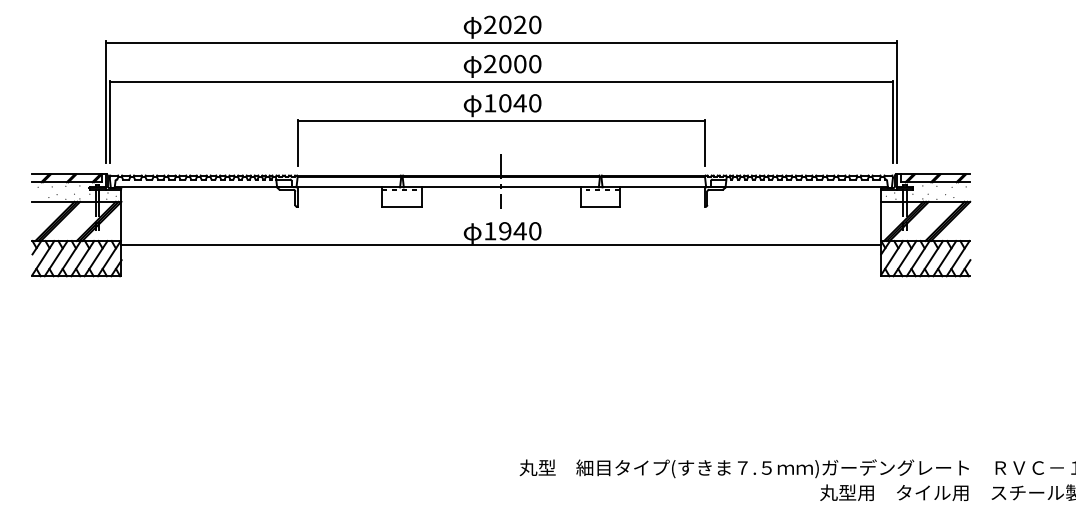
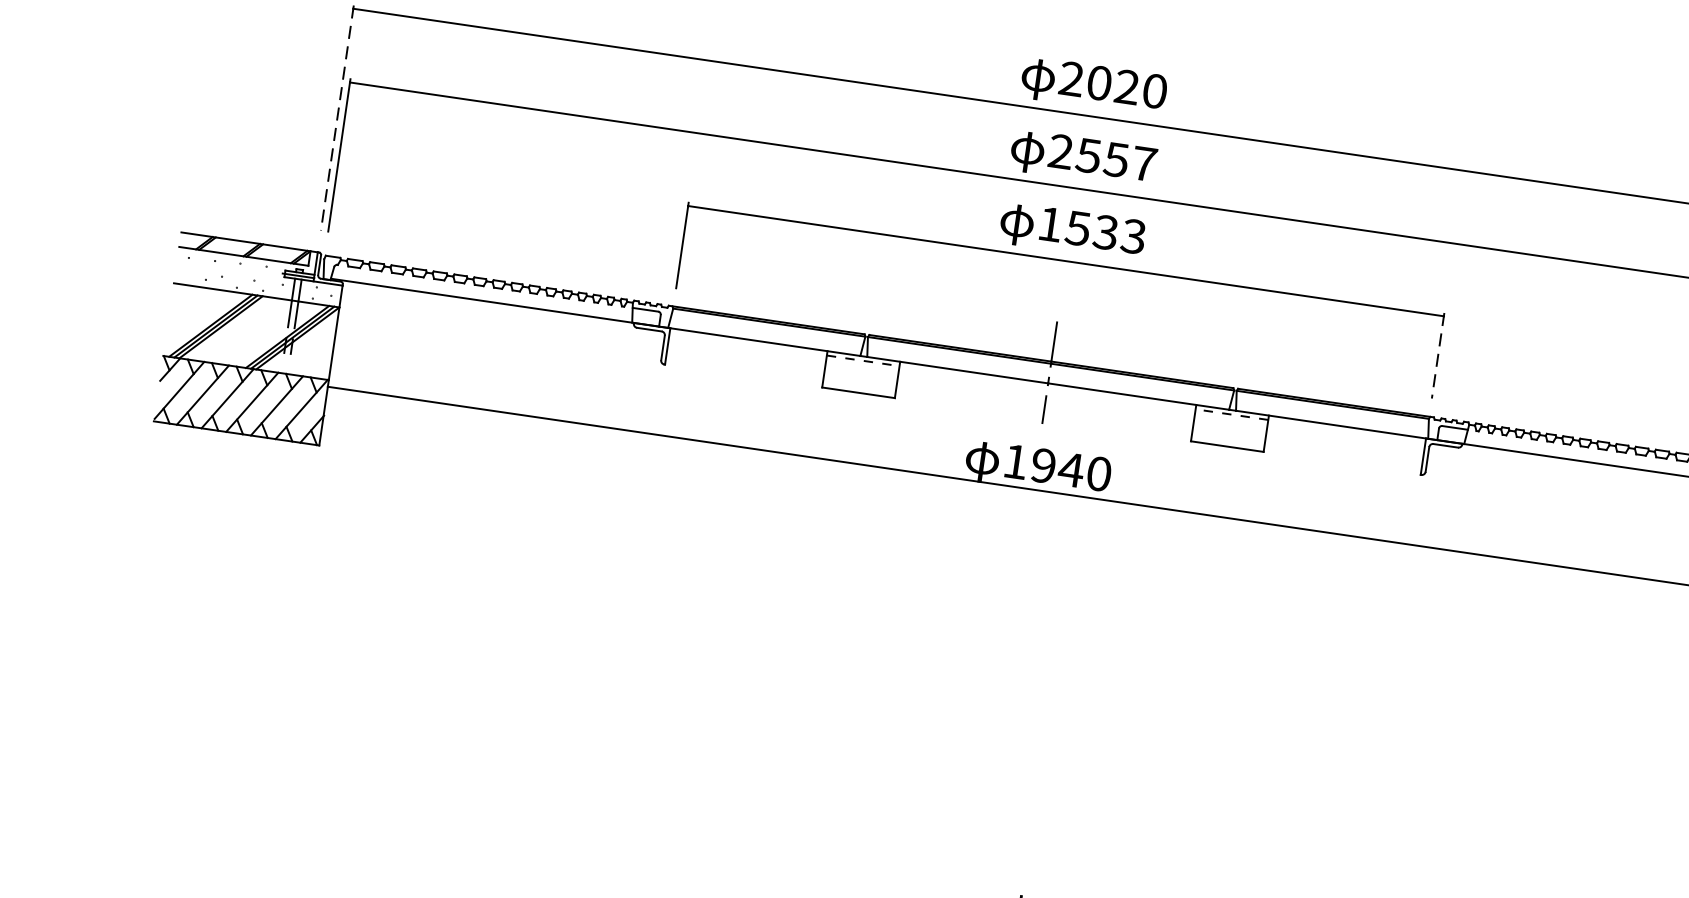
text: (520, 63) -> (1117, 158), 2000 -> 2557
line: (105, 102) -> (336, 118), solid -> dashed
text: (519, 103) -> (1104, 232), 1040 -> 1533
line: (704, 143) -> (1437, 356), solid -> dashed

